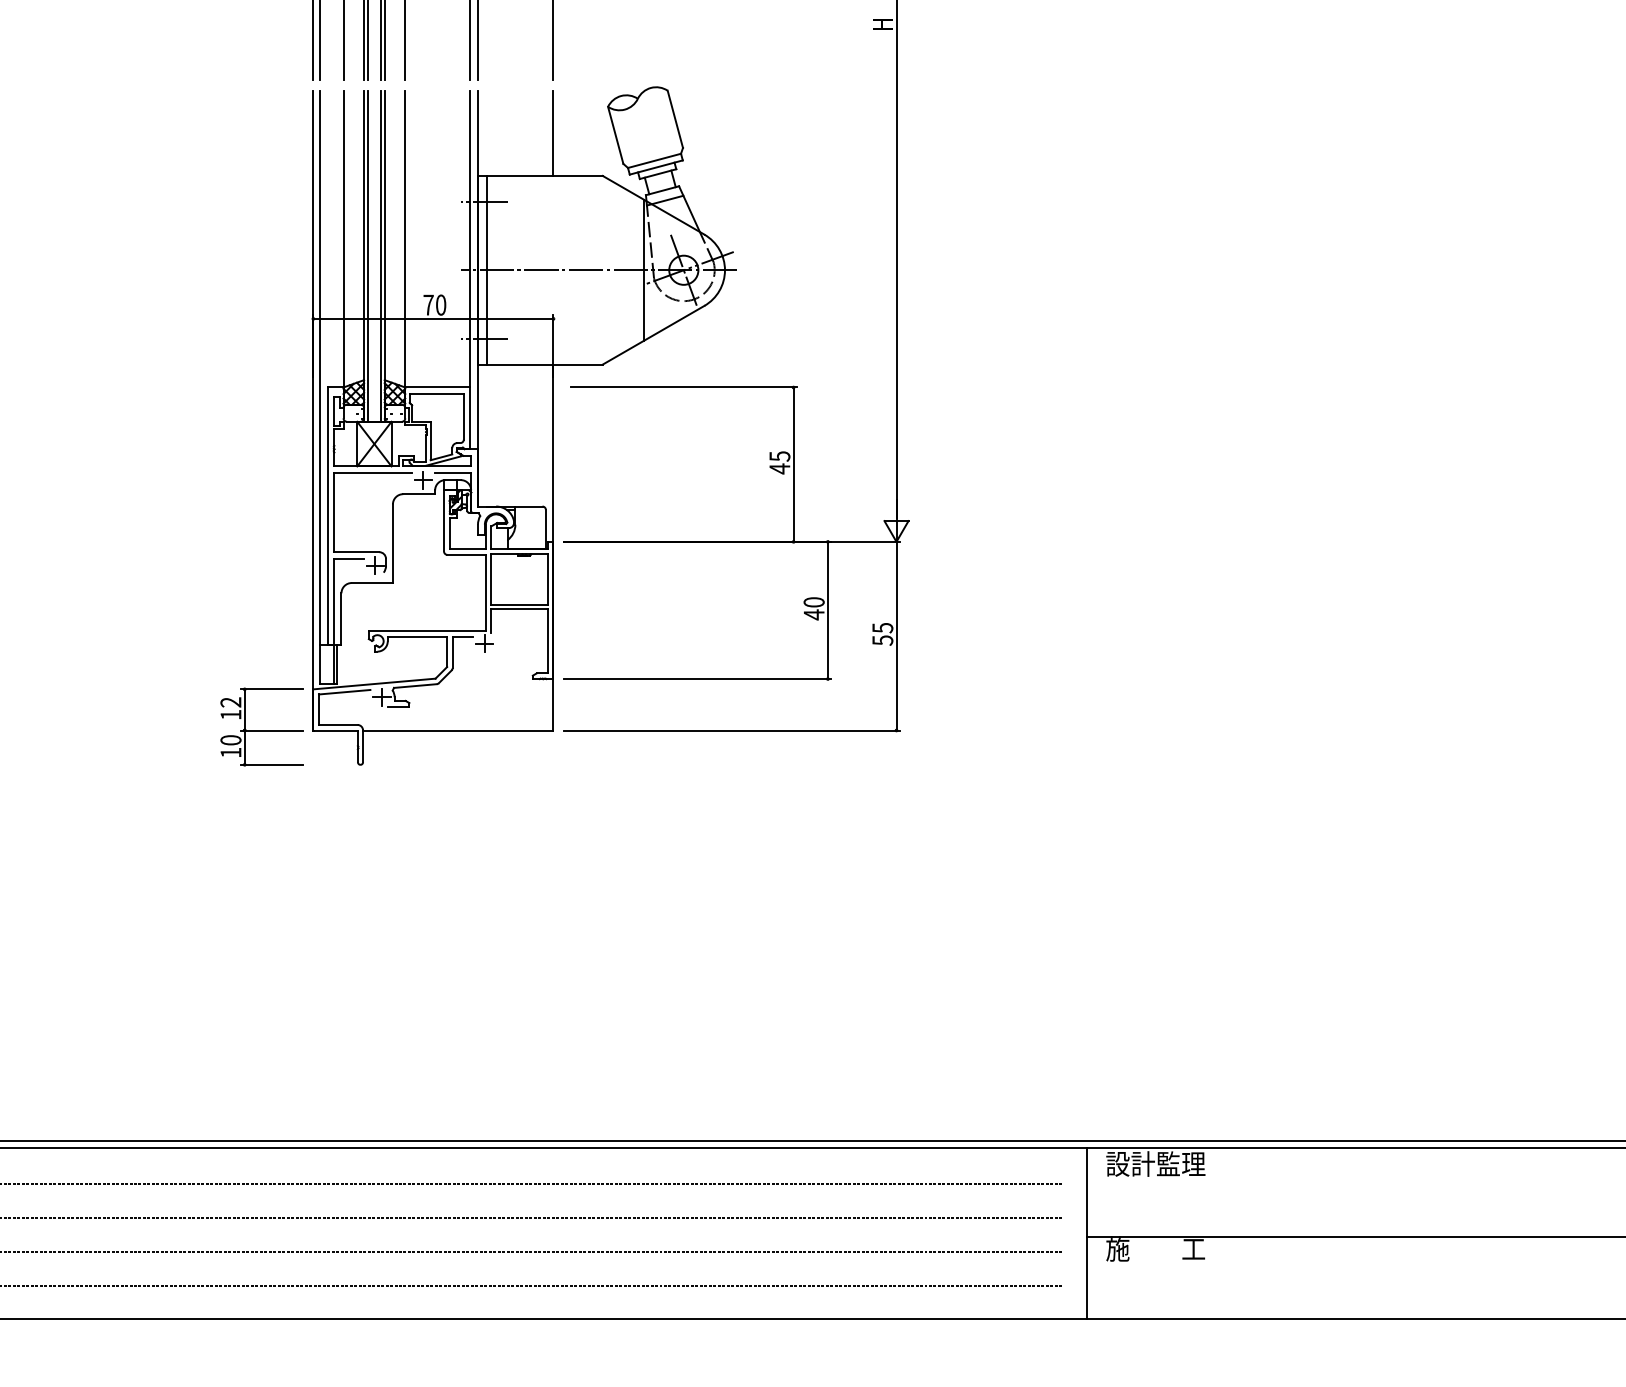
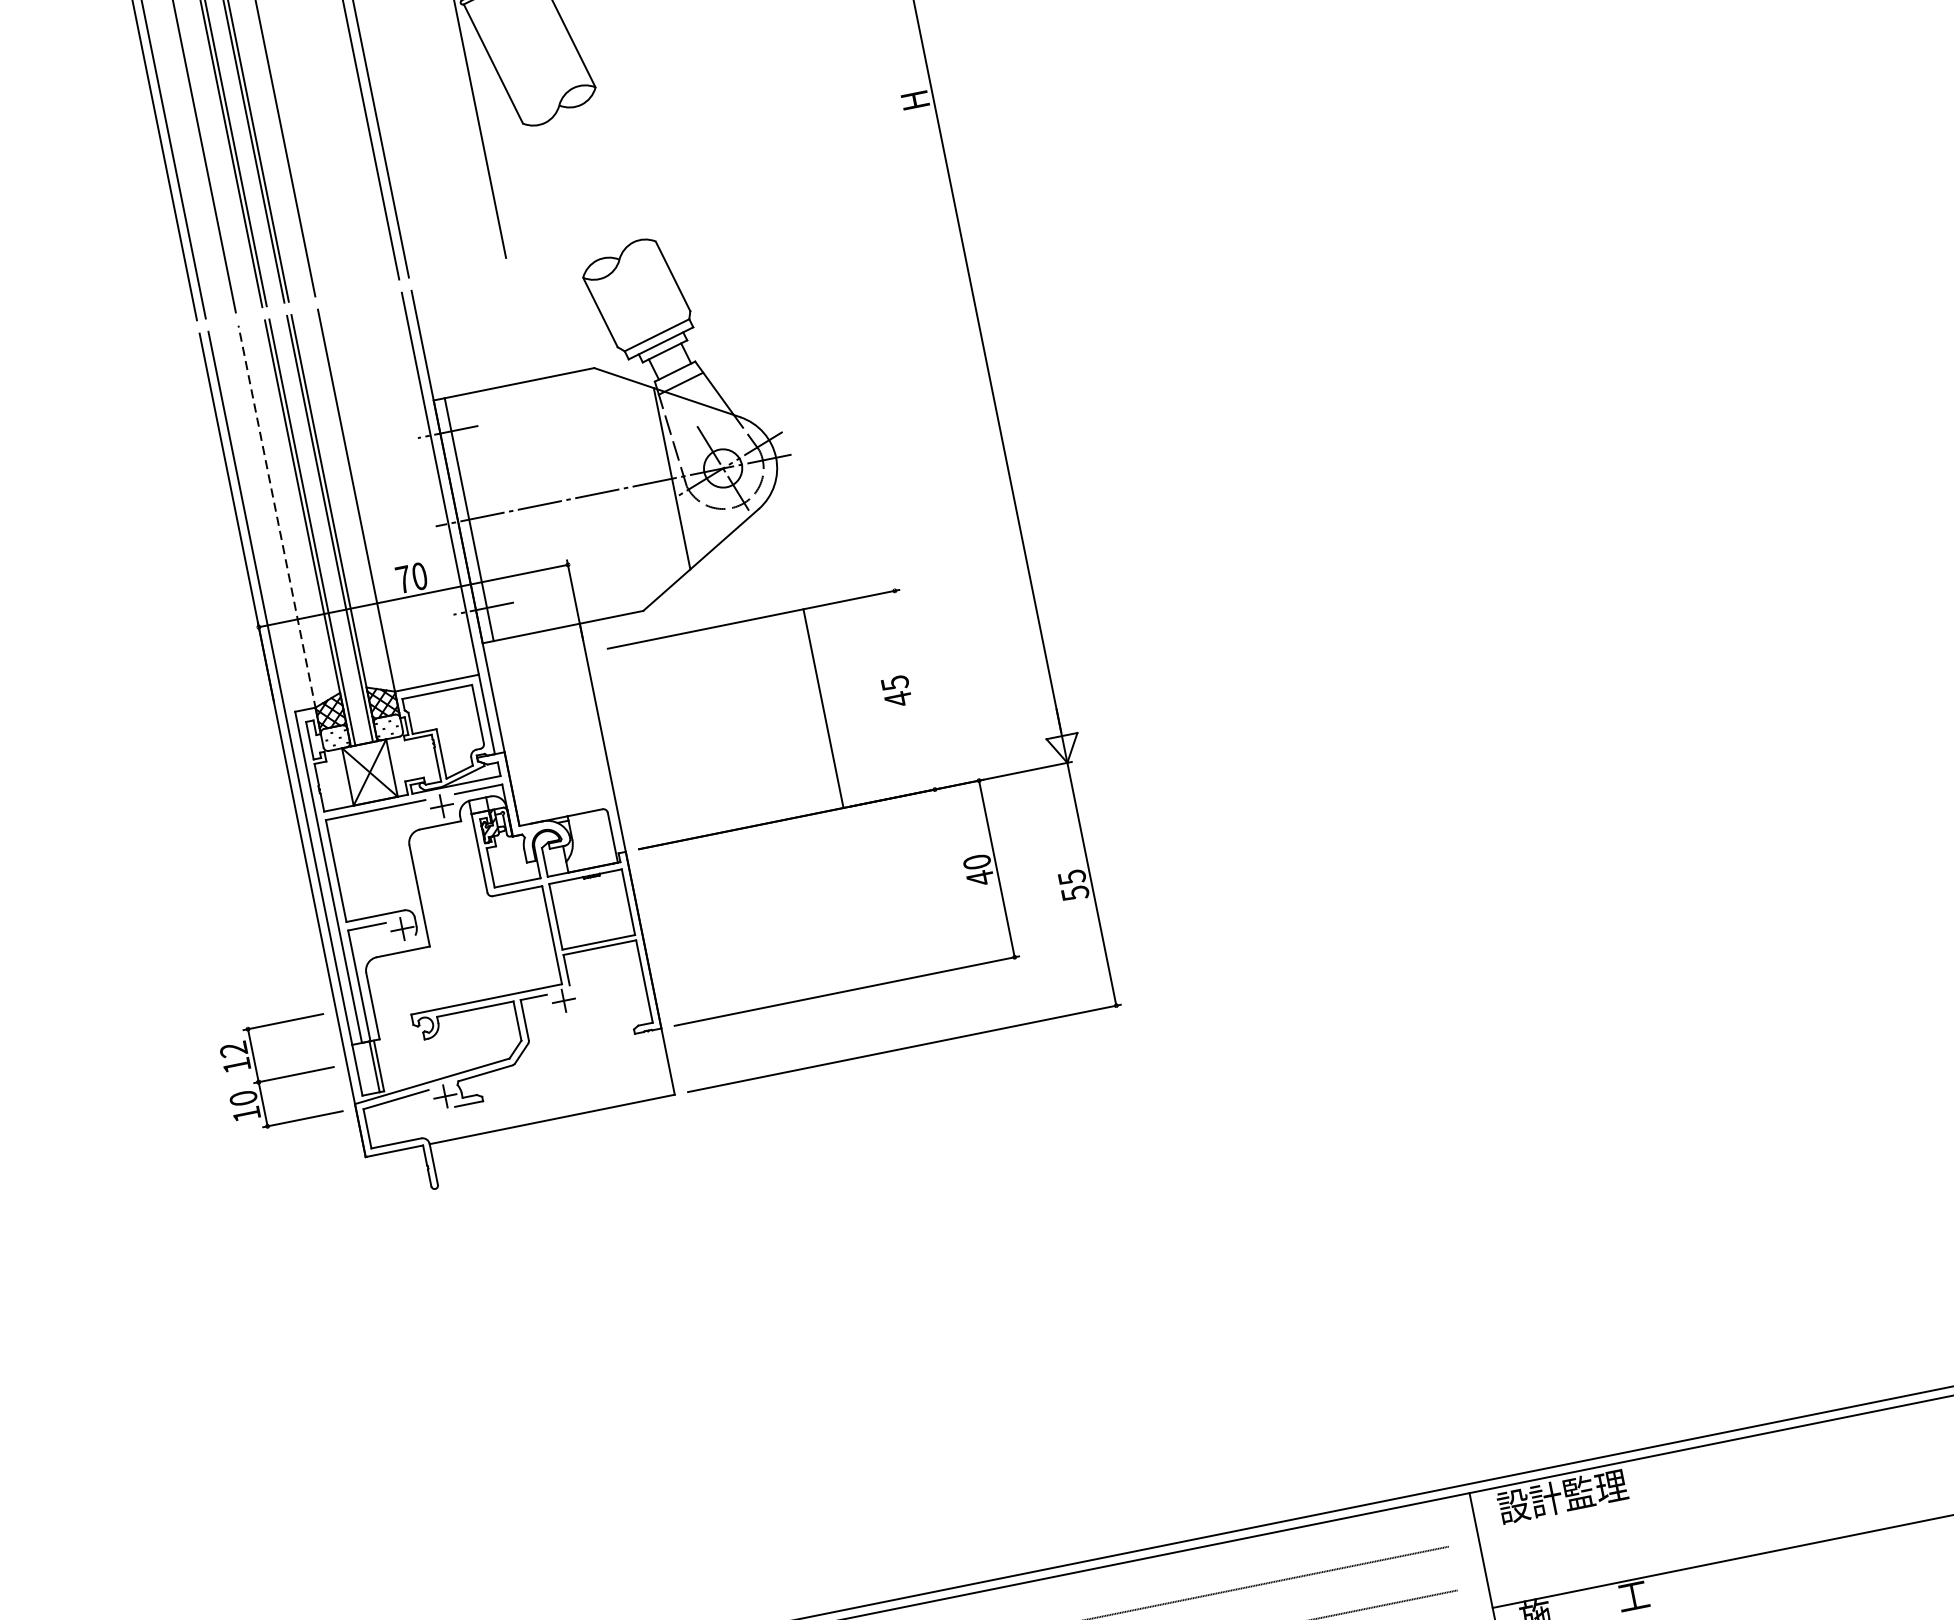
line: (553, 132) -> (519, 324), removed
line: (343, 239) -> (277, 517), solid -> dashed
line: (793, 464) -> (823, 708), moved
part: (261, 726) -> (279, 1072), moved

